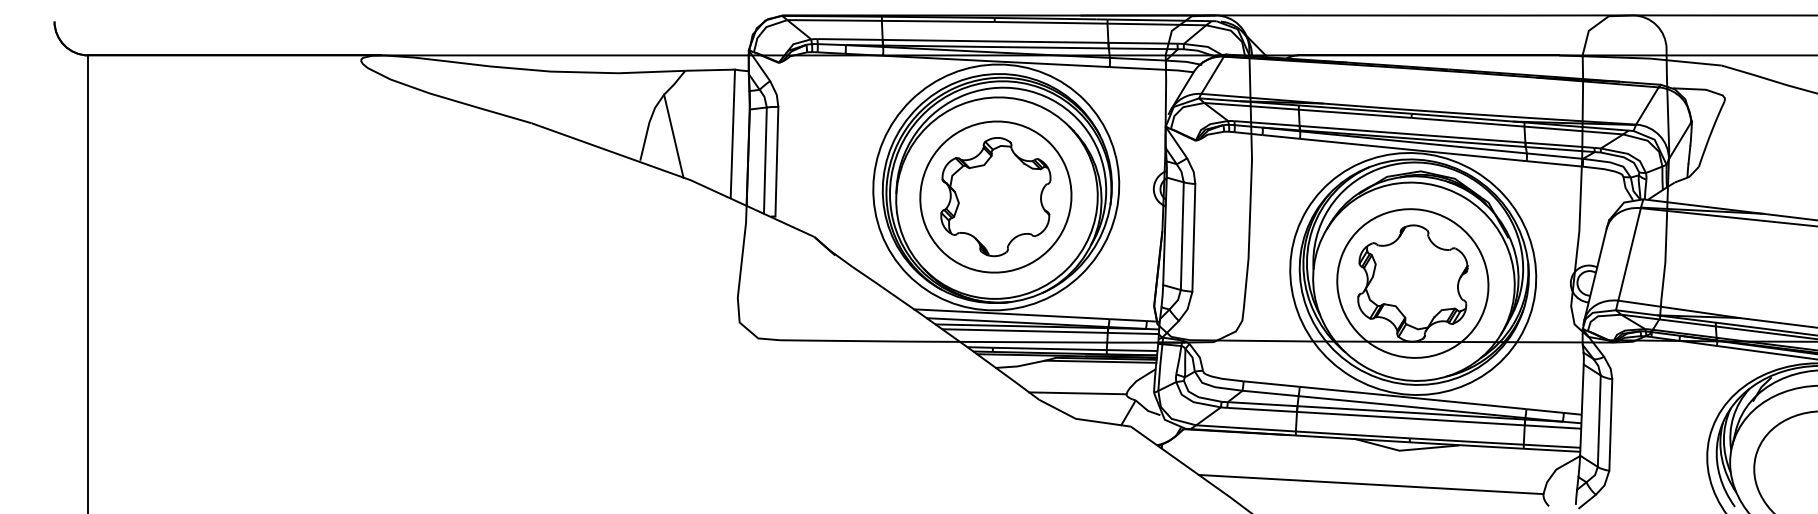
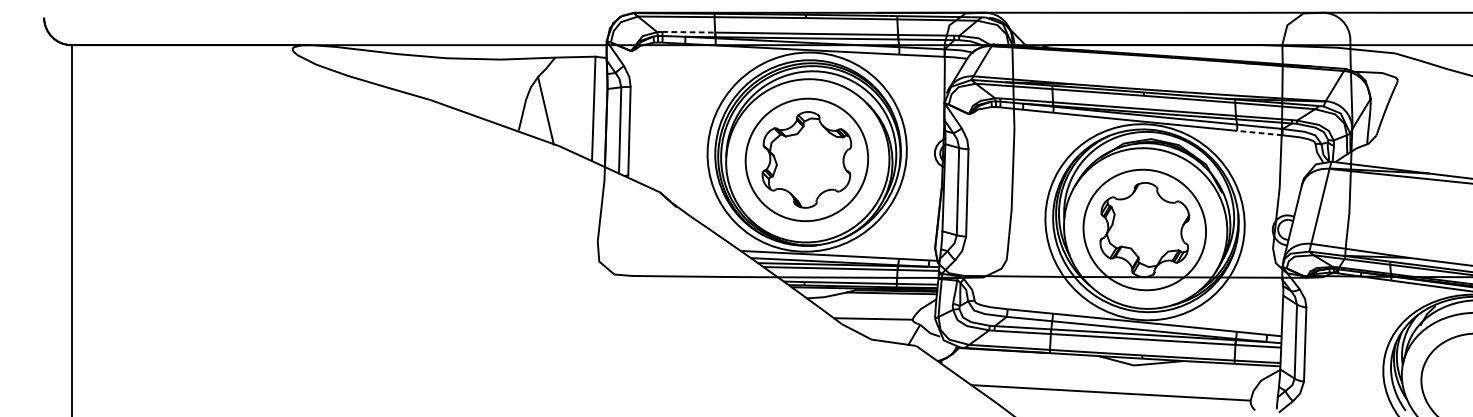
line: (851, 39) -> (689, 32), solid -> dashed
line: (1554, 163) -> (1259, 132), solid -> dashed

